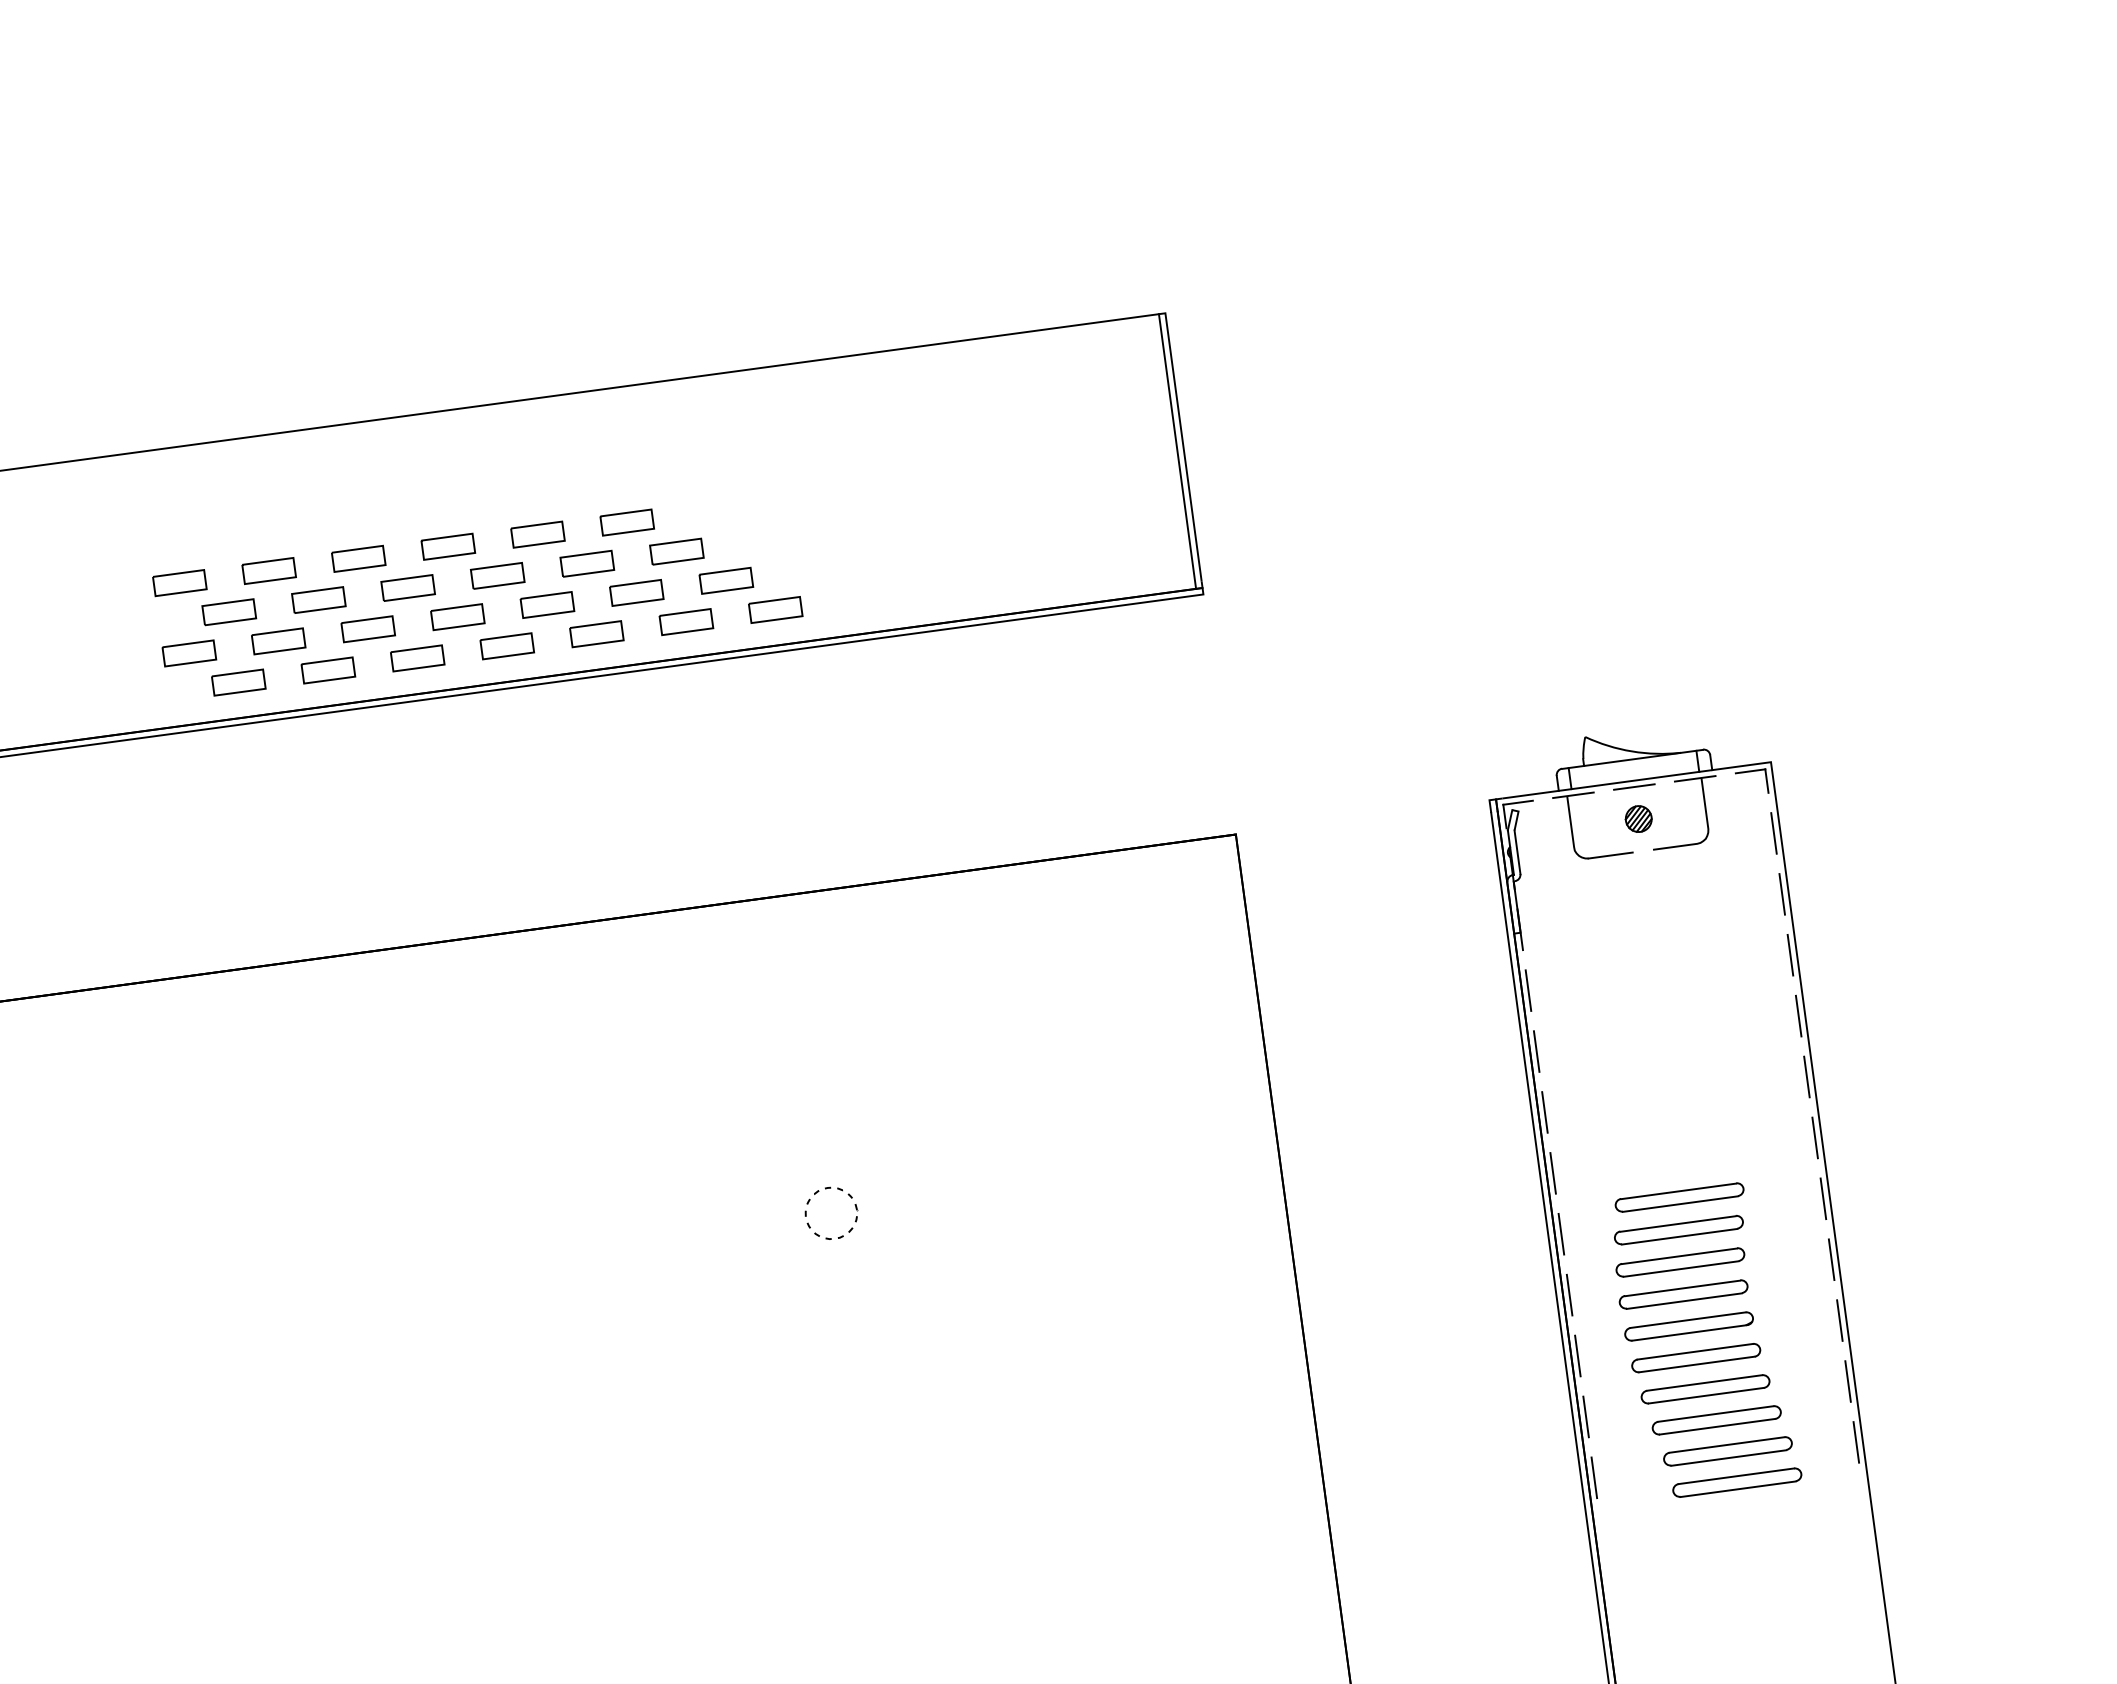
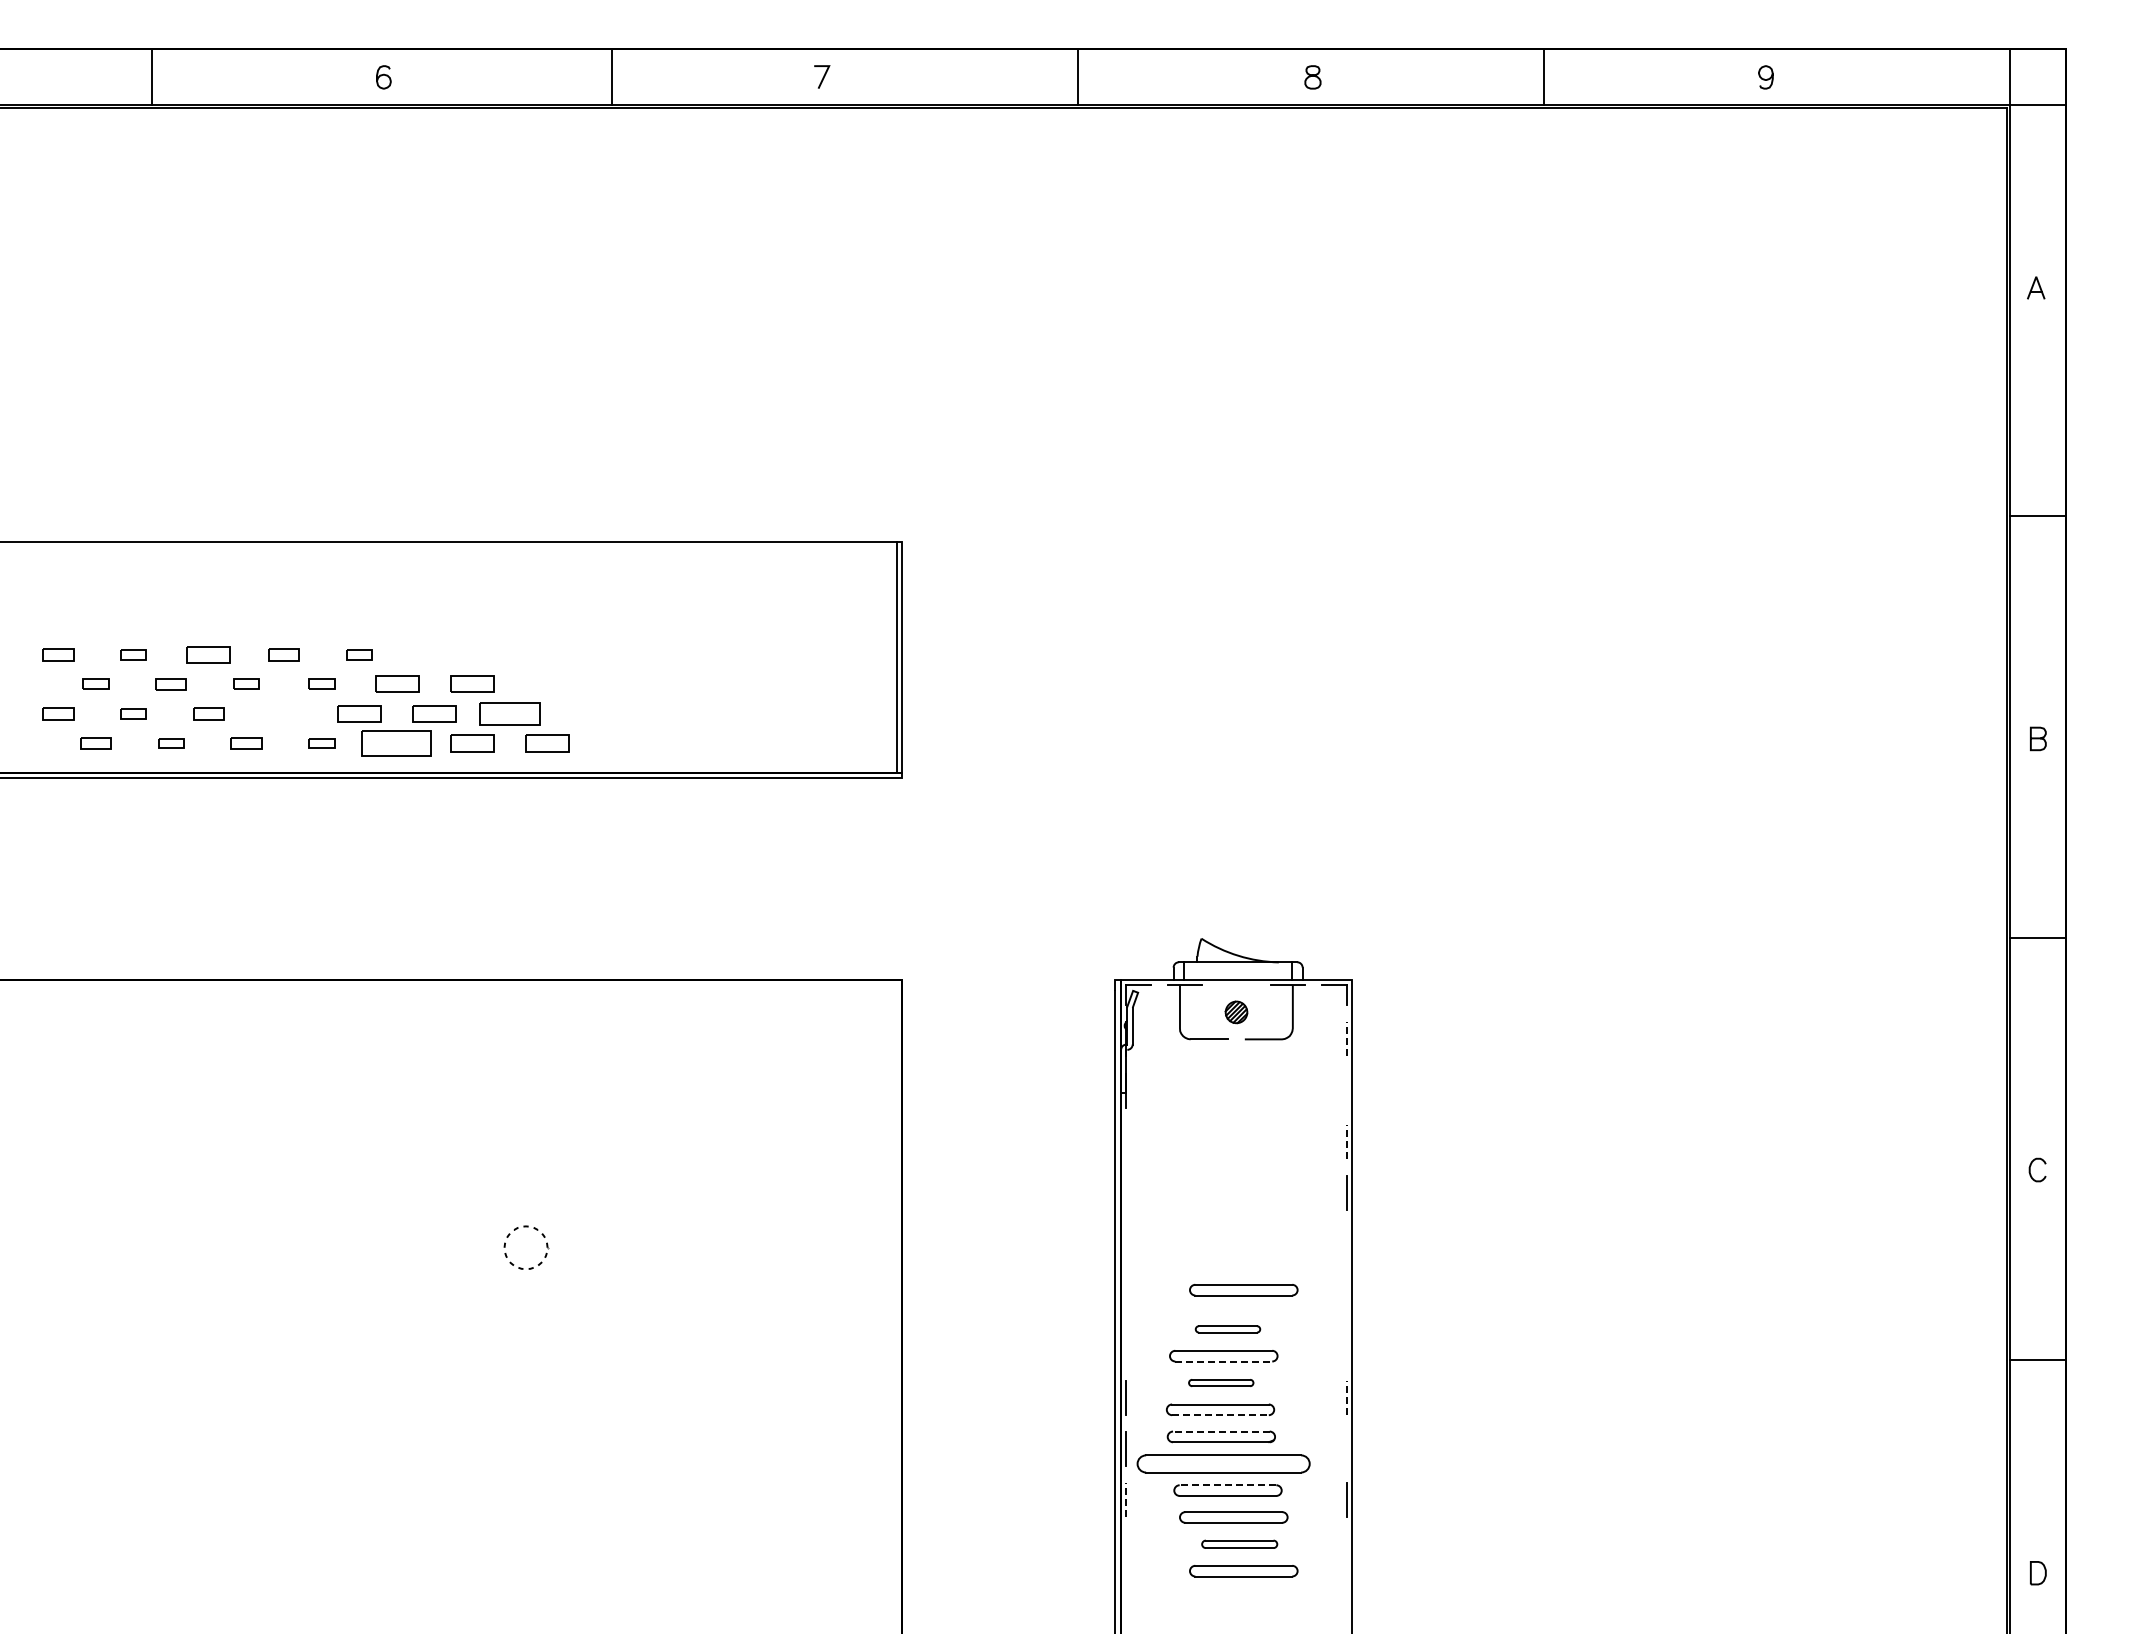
part: (627, 522) -> (434, 654), removed
part: (537, 534) -> (359, 654), size x0.6
part: (448, 546) -> (284, 654), size x0.7
part: (268, 570) -> (133, 654), size x0.6
part: (497, 574) -> (321, 683), size x0.6
part: (725, 580) -> (509, 713), size x1.4
part: (179, 582) -> (58, 654), size x0.7
part: (408, 587) -> (246, 683), size x0.6
part: (318, 599) -> (171, 683), size x0.7
part: (229, 611) -> (96, 683), size x0.6
part: (458, 616) -> (284, 713), removed
part: (367, 628) -> (208, 713), size x0.7
part: (597, 634) -> (397, 743), size x1.6
part: (278, 640) -> (133, 713), size x0.6
part: (506, 646) -> (321, 743), size x0.6
part: (189, 652) -> (58, 713), size x0.7
part: (417, 658) -> (246, 743), size x0.7
part: (328, 670) -> (171, 743), size x0.6
part: (239, 682) -> (96, 743), size x0.7
line: (1634, 787) -> (1236, 985), removed
line: (1773, 832) -> (1346, 1038), solid -> dashed
line: (1782, 894) -> (1346, 1090), removed
line: (1790, 954) -> (1346, 1141), solid -> dashed
line: (1528, 990) -> (1126, 1141), removed
line: (1536, 1051) -> (1126, 1192), removed
line: (1806, 1077) -> (1346, 1244), removed
line: (1545, 1112) -> (1126, 1244), removed
line: (1815, 1138) -> (1346, 1295), removed
part: (1691, 1148) -> (1243, 1290), added
line: (1553, 1173) -> (1126, 1295), removed
part: (1679, 1197) -> (1227, 1329), size x0.6
line: (1823, 1198) -> (1346, 1346), removed
line: (1561, 1234) -> (1126, 1346), removed
line: (1680, 1236) -> (1224, 1361), solid -> dashed
line: (1831, 1259) -> (1346, 1397), solid -> dashed
part: (1679, 1261) -> (1220, 1382), size x0.6
line: (1684, 1301) -> (1220, 1415), solid -> dashed
line: (1687, 1320) -> (1220, 1431), solid -> dashed
line: (1839, 1320) -> (1346, 1448), removed
part: (1695, 1357) -> (1223, 1463), size x1.6
line: (1704, 1383) -> (1227, 1485), solid -> dashed
line: (1586, 1416) -> (1126, 1499), solid -> dashed
line: (1856, 1442) -> (1346, 1551), removed
part: (1727, 1451) -> (1239, 1544), size x0.7
line: (1594, 1478) -> (1126, 1551), removed

